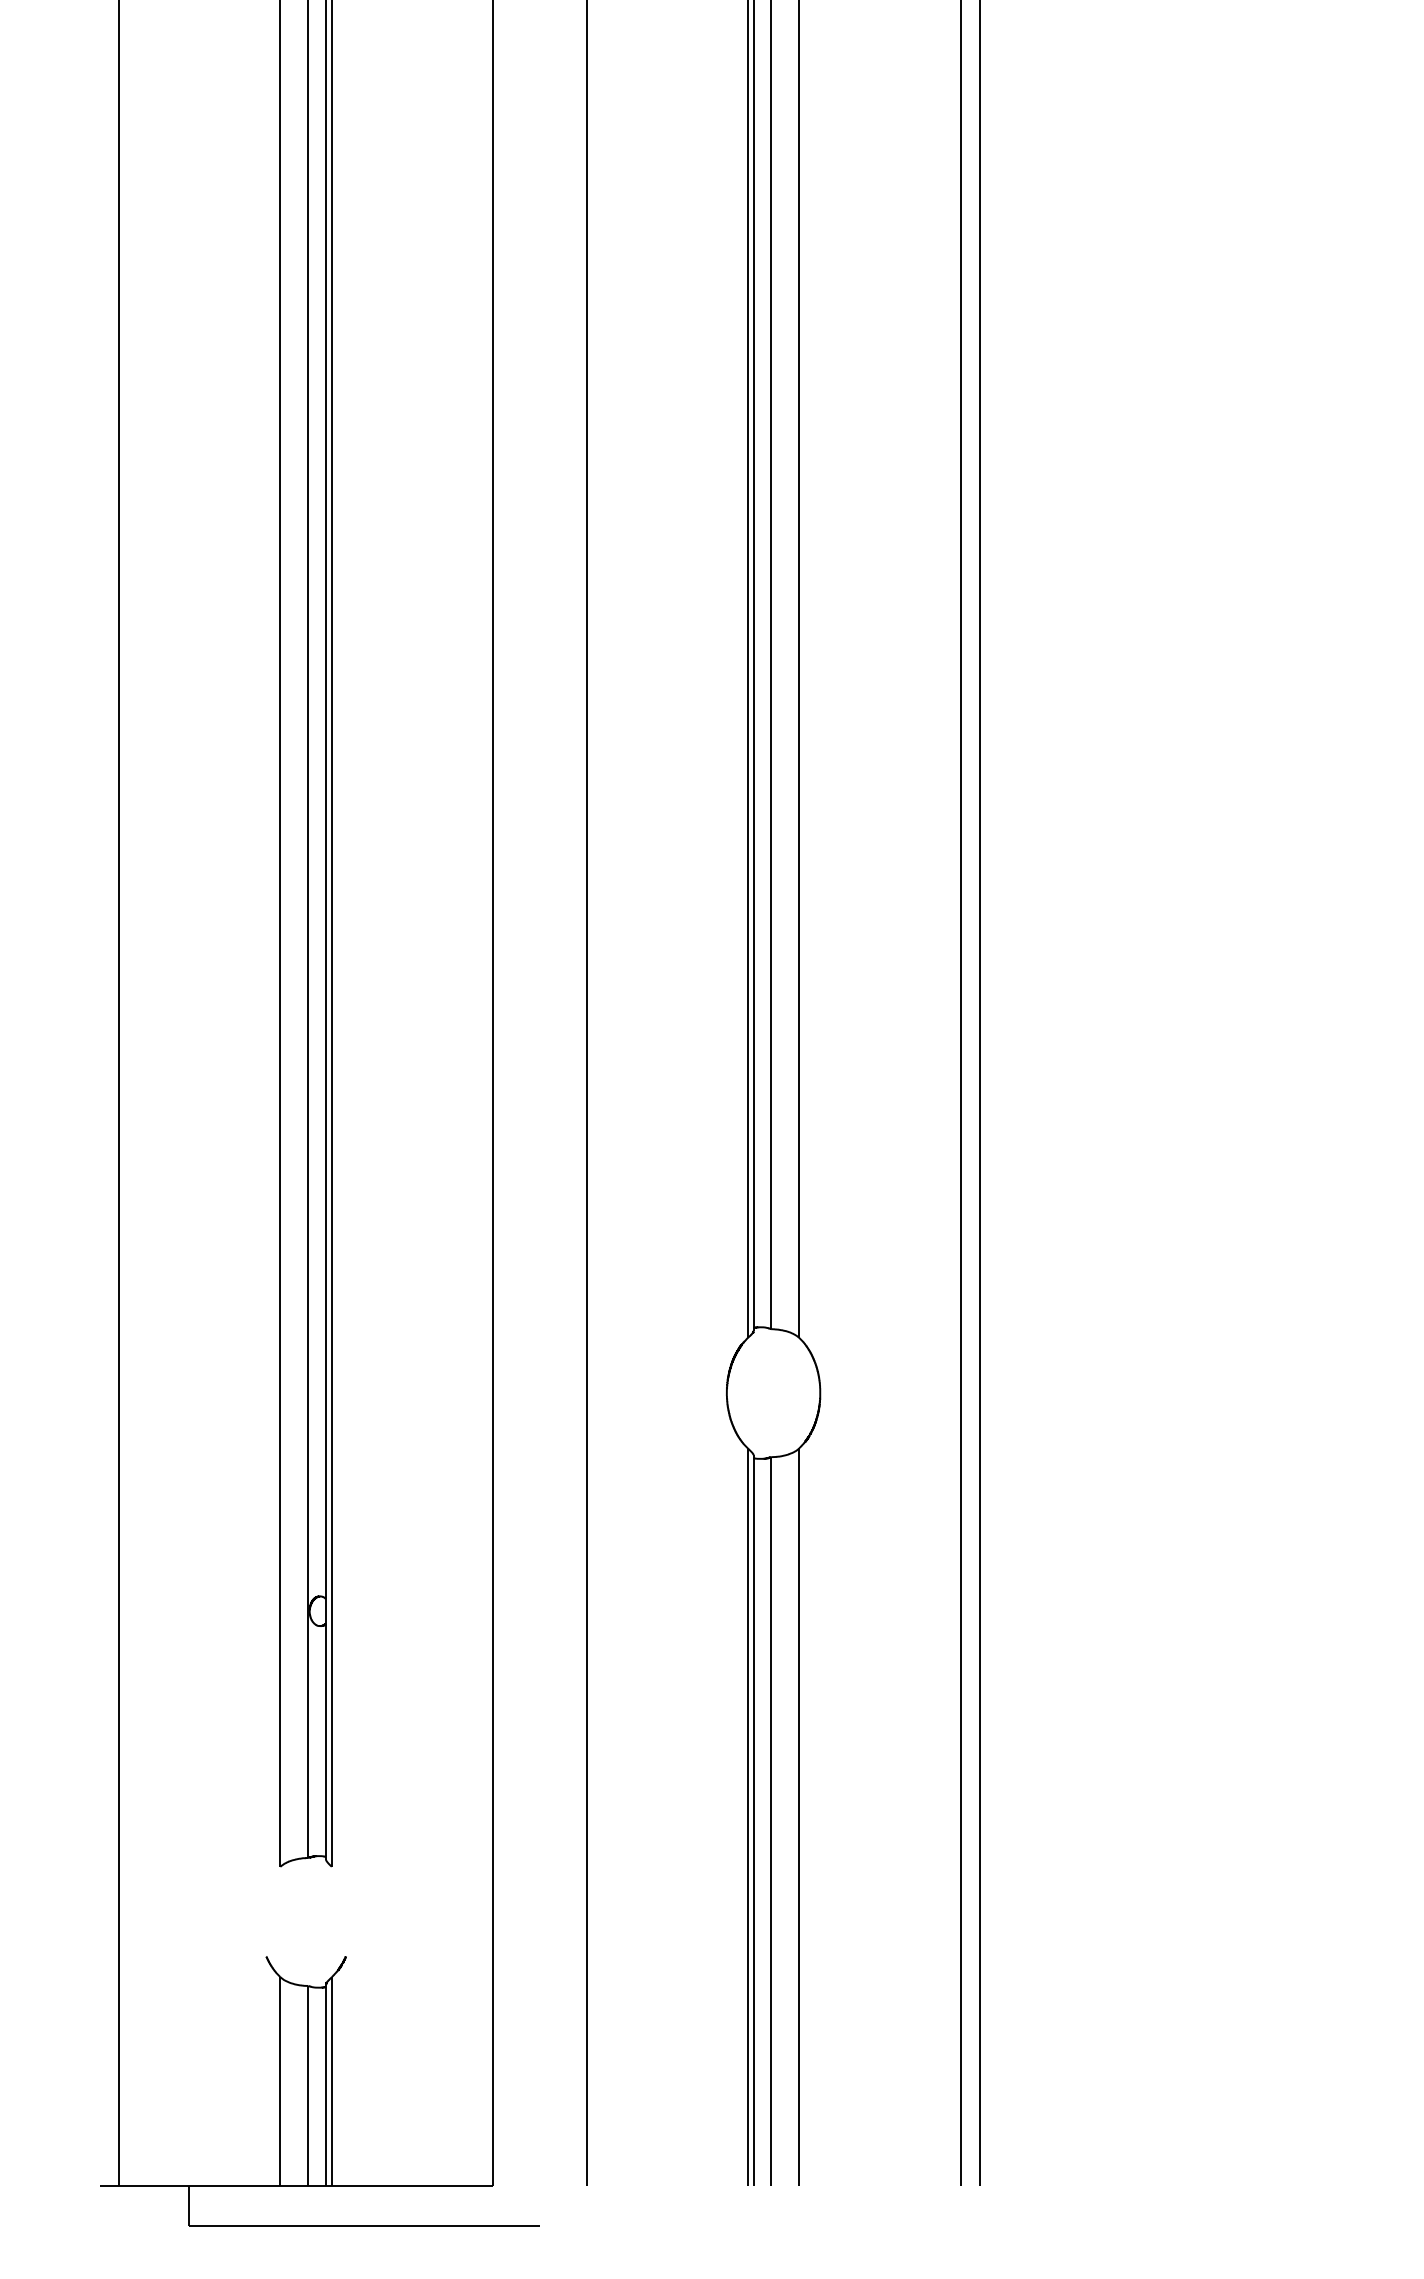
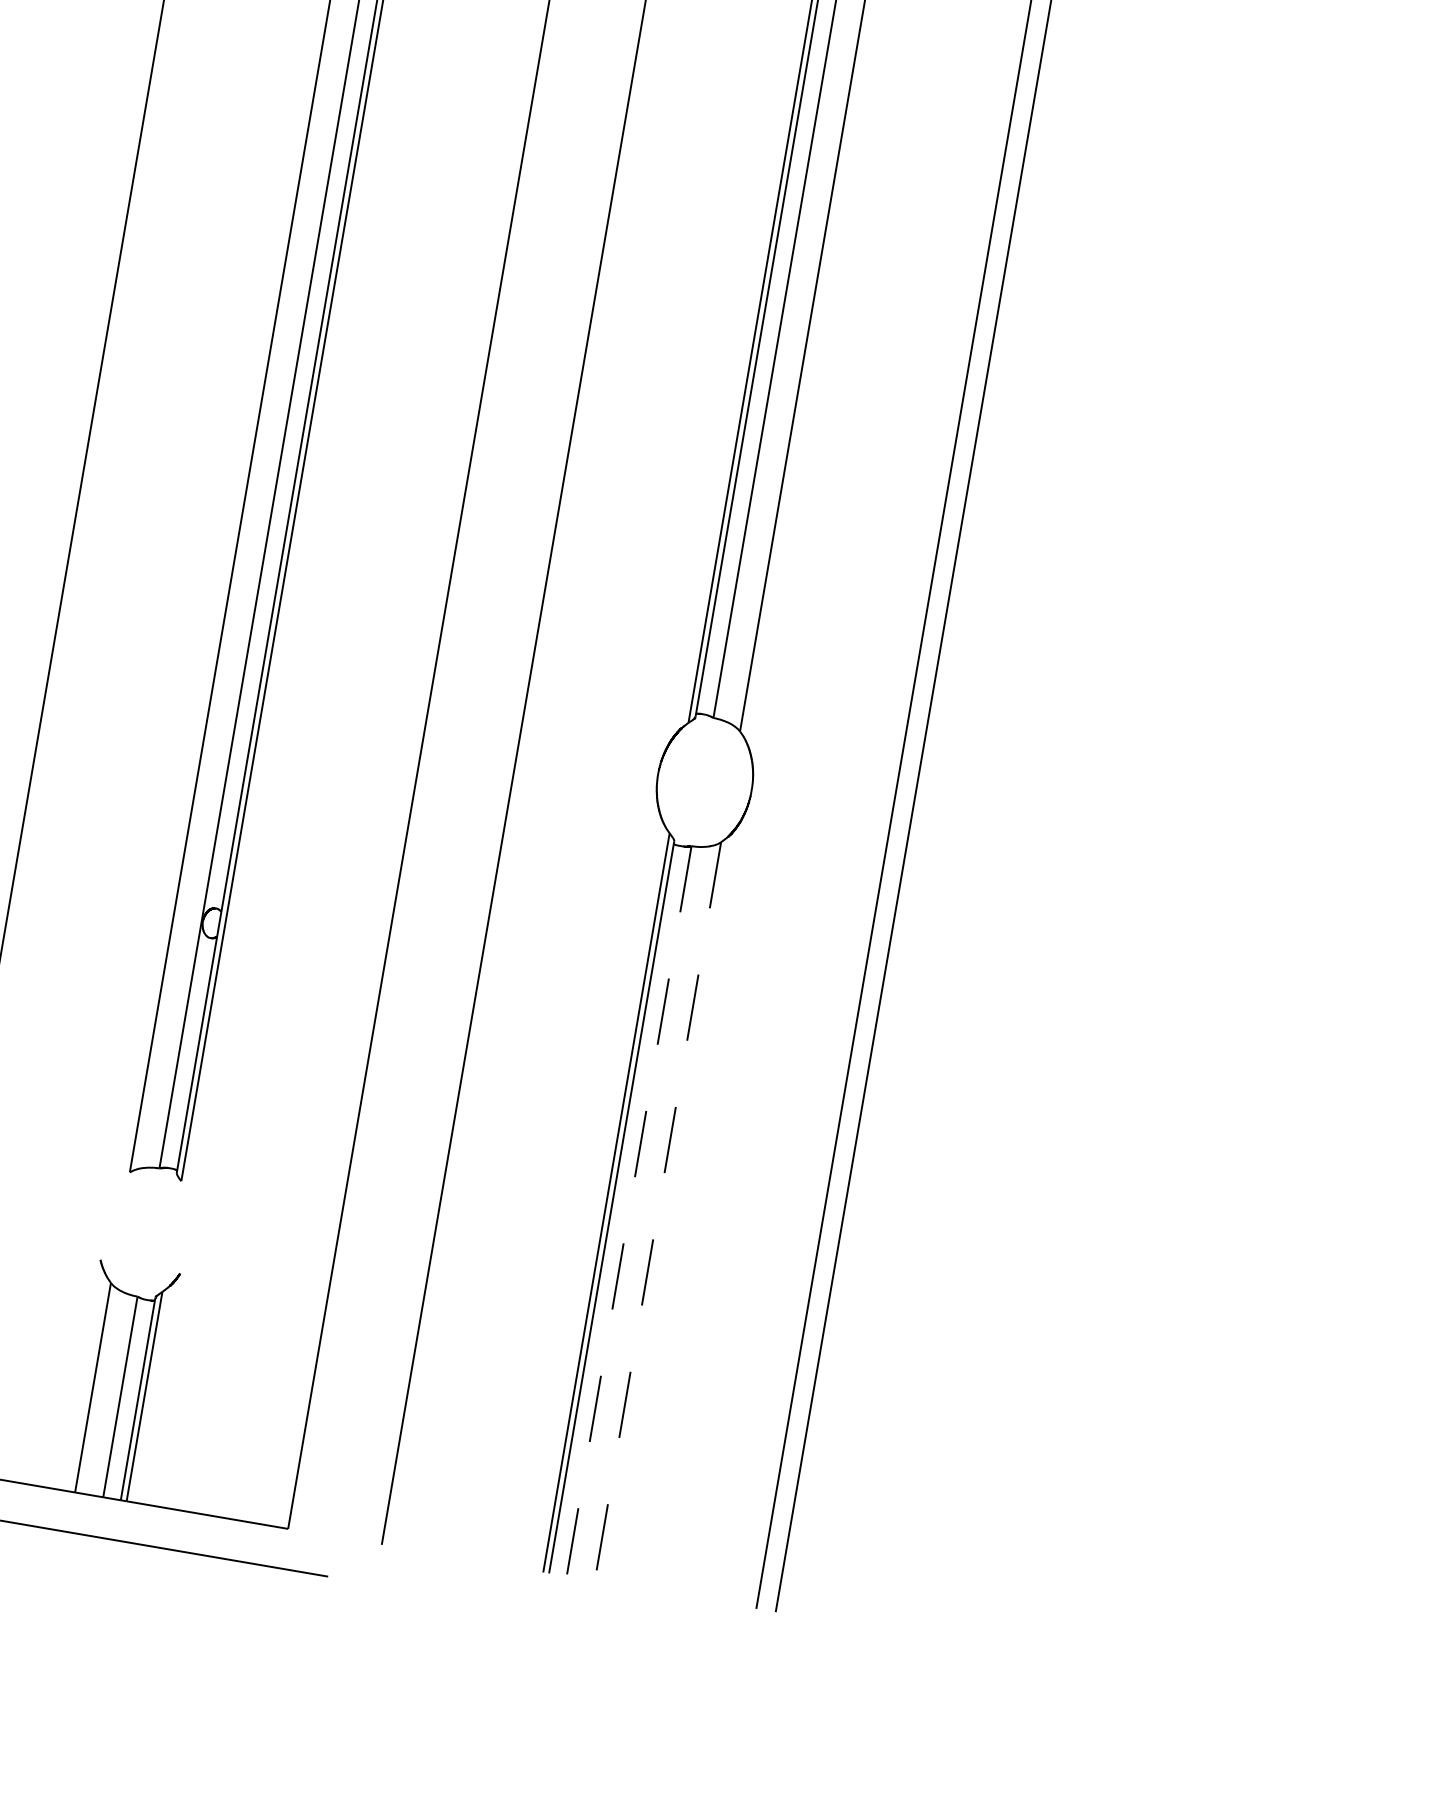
line: (799, 1817) -> (658, 1211), solid -> dashed
line: (771, 1821) -> (629, 1211), solid -> dashed

